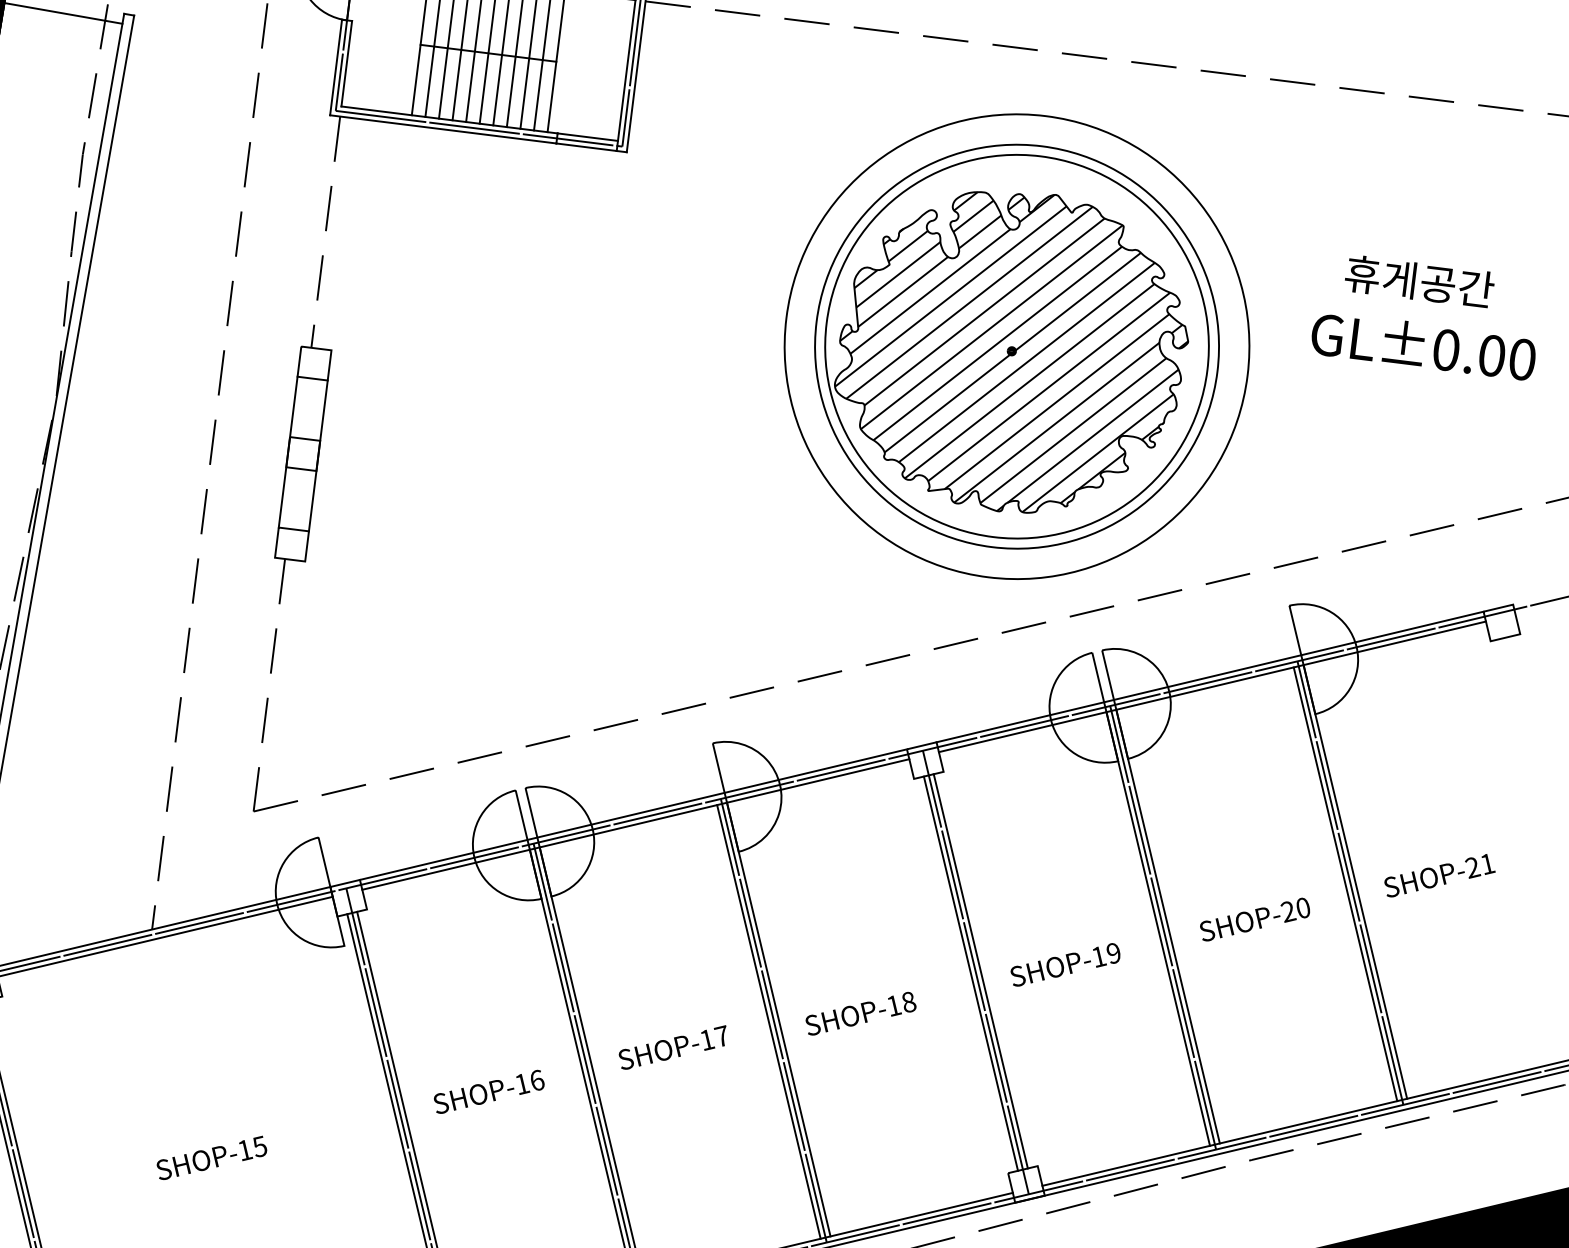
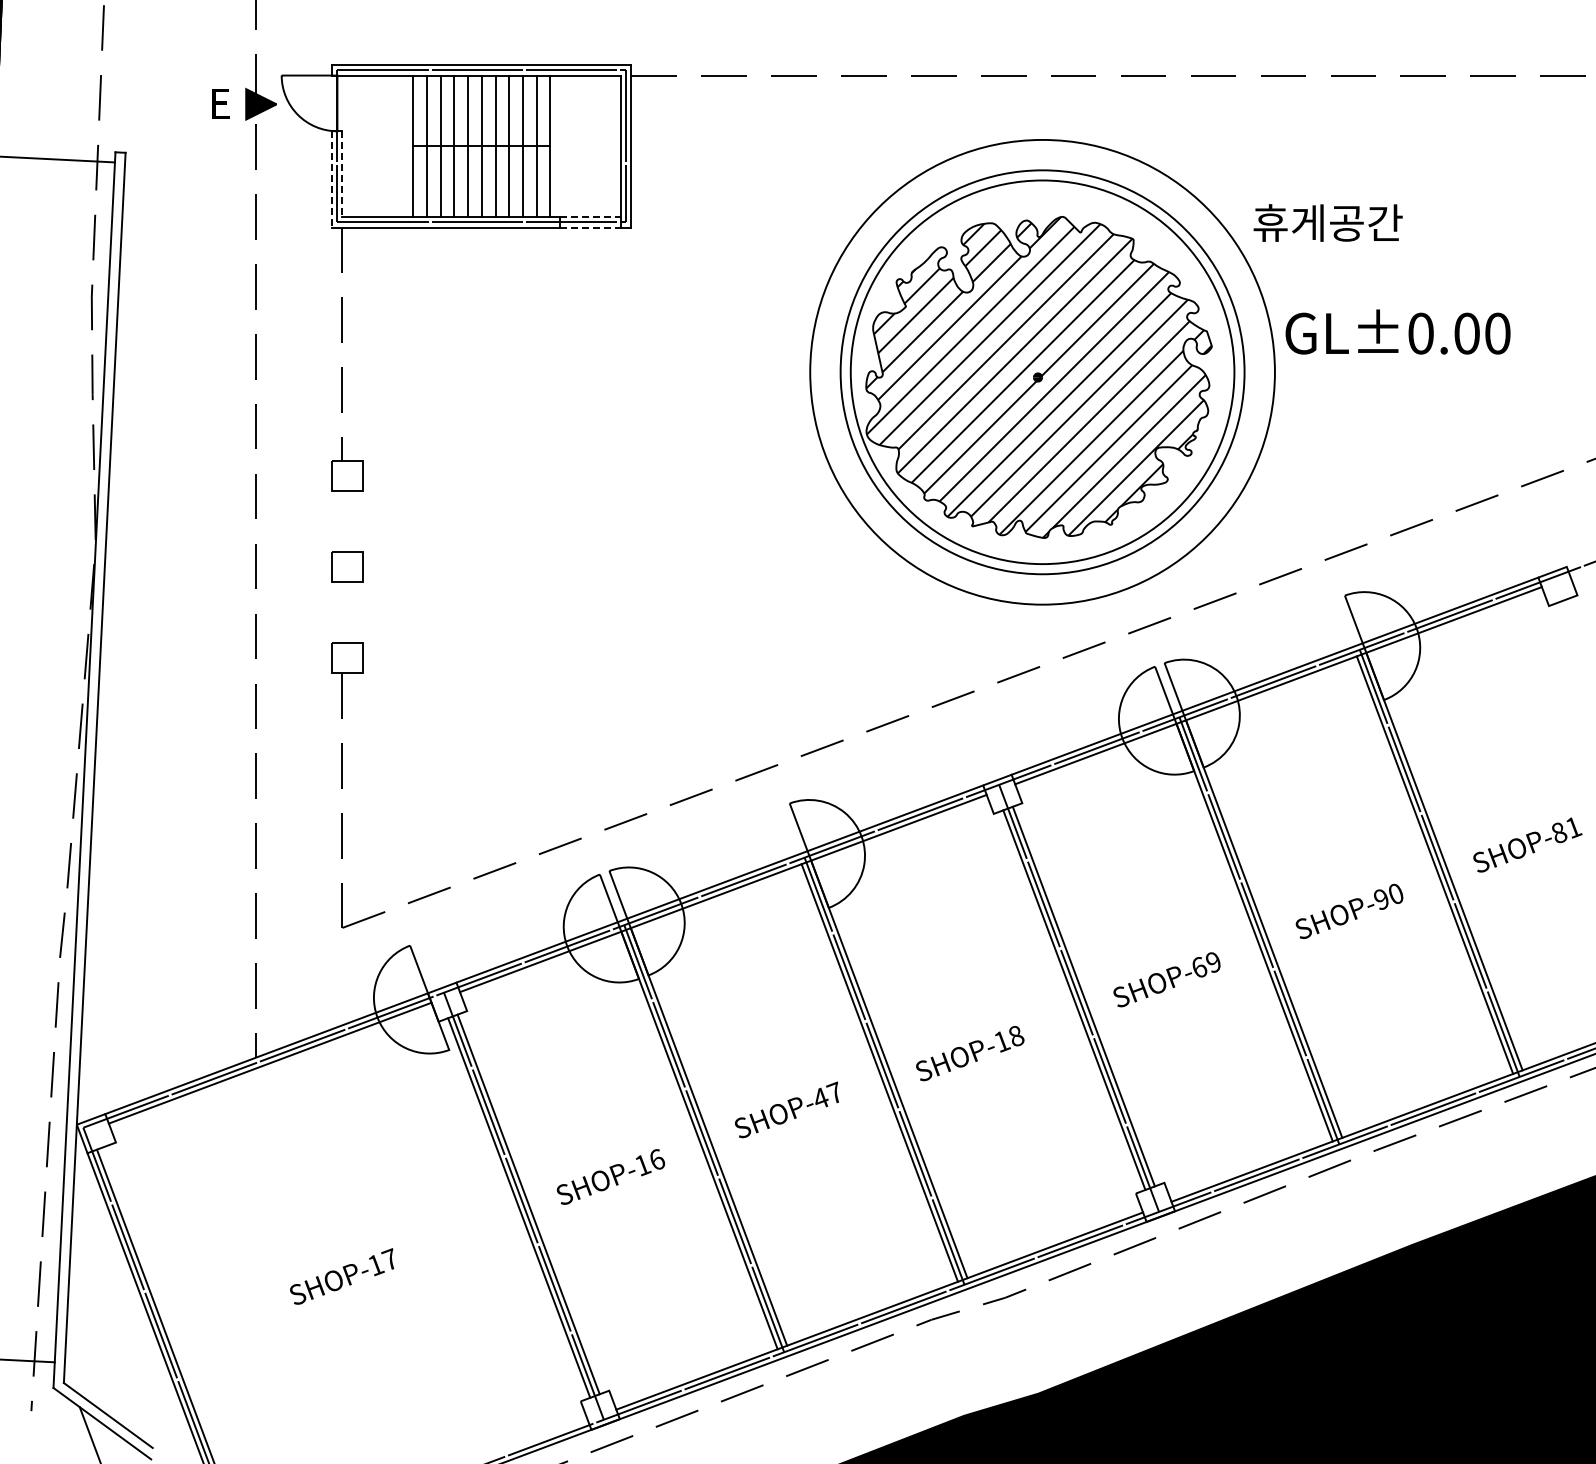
line: (346, 63) -> (342, 174), solid -> dashed
line: (336, 67) -> (332, 179), solid -> dashed
line: (588, 137) -> (591, 217), solid -> dashed
line: (587, 147) -> (591, 227), solid -> dashed
text: (1419, 281) -> (1327, 222), moved
text: (1423, 345) -> (1397, 331), moved
line: (288, 452) -> (332, 567), removed
line: (318, 456) -> (362, 567), removed
text: (1472, 868) -> (1559, 833), SHOP-21 -> SHOP-81
text: (1288, 911) -> (1381, 899), SHOP-20 -> SHOP-90
text: (1100, 956) -> (1200, 967), SHOP-19 -> SHOP-69
text: (707, 1040) -> (821, 1098), SHOP-17 -> SHOP-47
text: (259, 1146) -> (389, 1259), SHOP-15 -> SHOP-17

